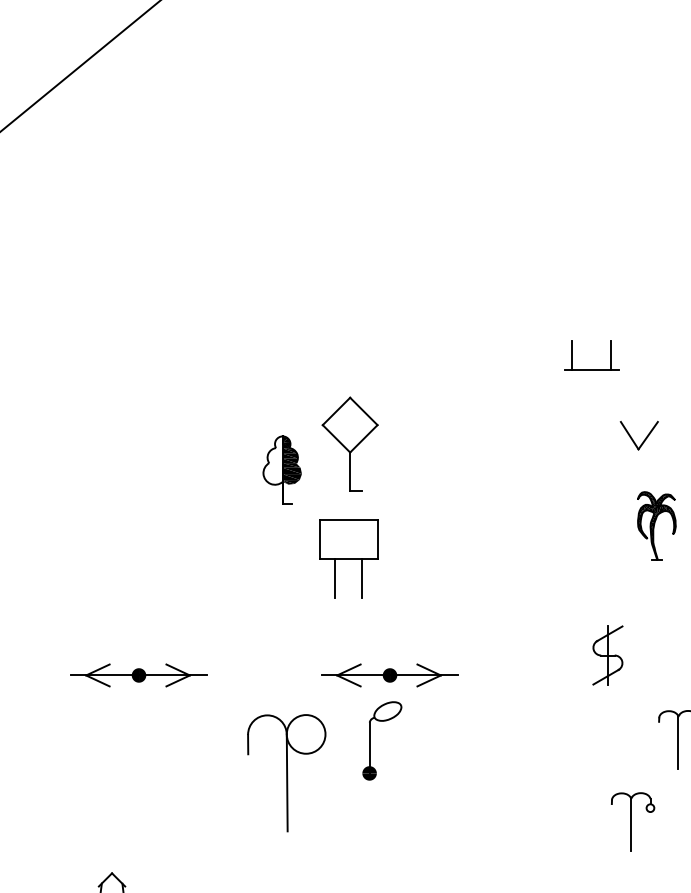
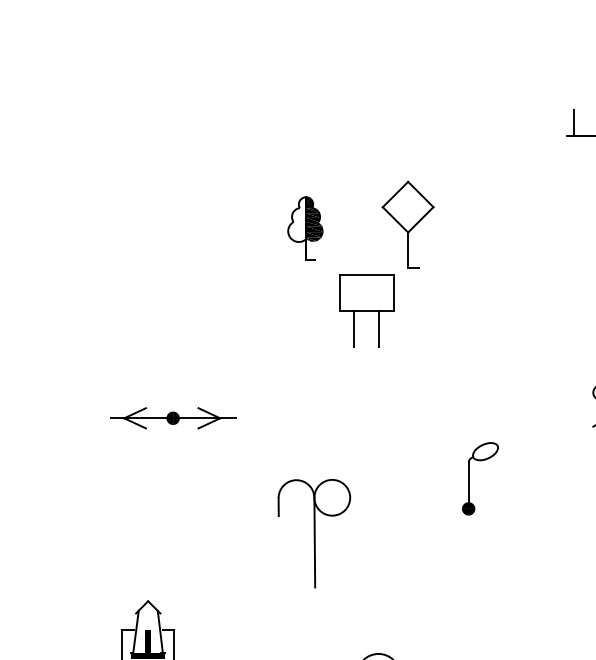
part: (349, 443) -> (407, 224), moved
part: (389, 675) -> (404, 418), removed
part: (370, 740) -> (469, 478), moved
part: (286, 773) -> (314, 533), moved

